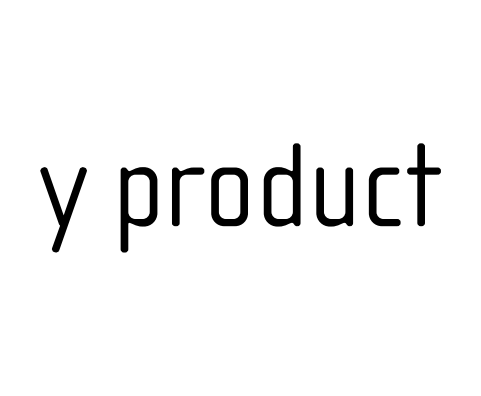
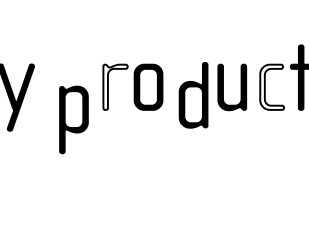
part: (281, 184) -> (193, 94), moved
fill: (187, 196) -> (115, 87), removed
fill: (384, 196) -> (271, 87), removed
part: (138, 209) -> (73, 119), moved

